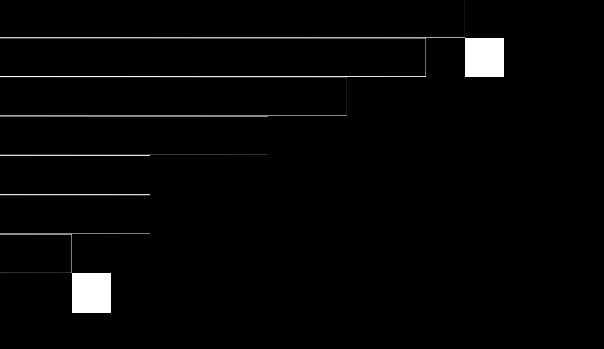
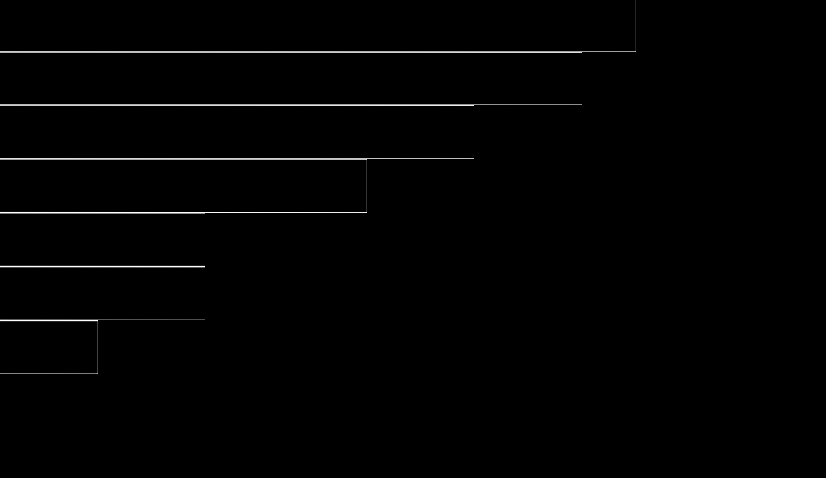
fill: (484, 57) -> (662, 78), added
fill: (91, 293) -> (124, 401), added

